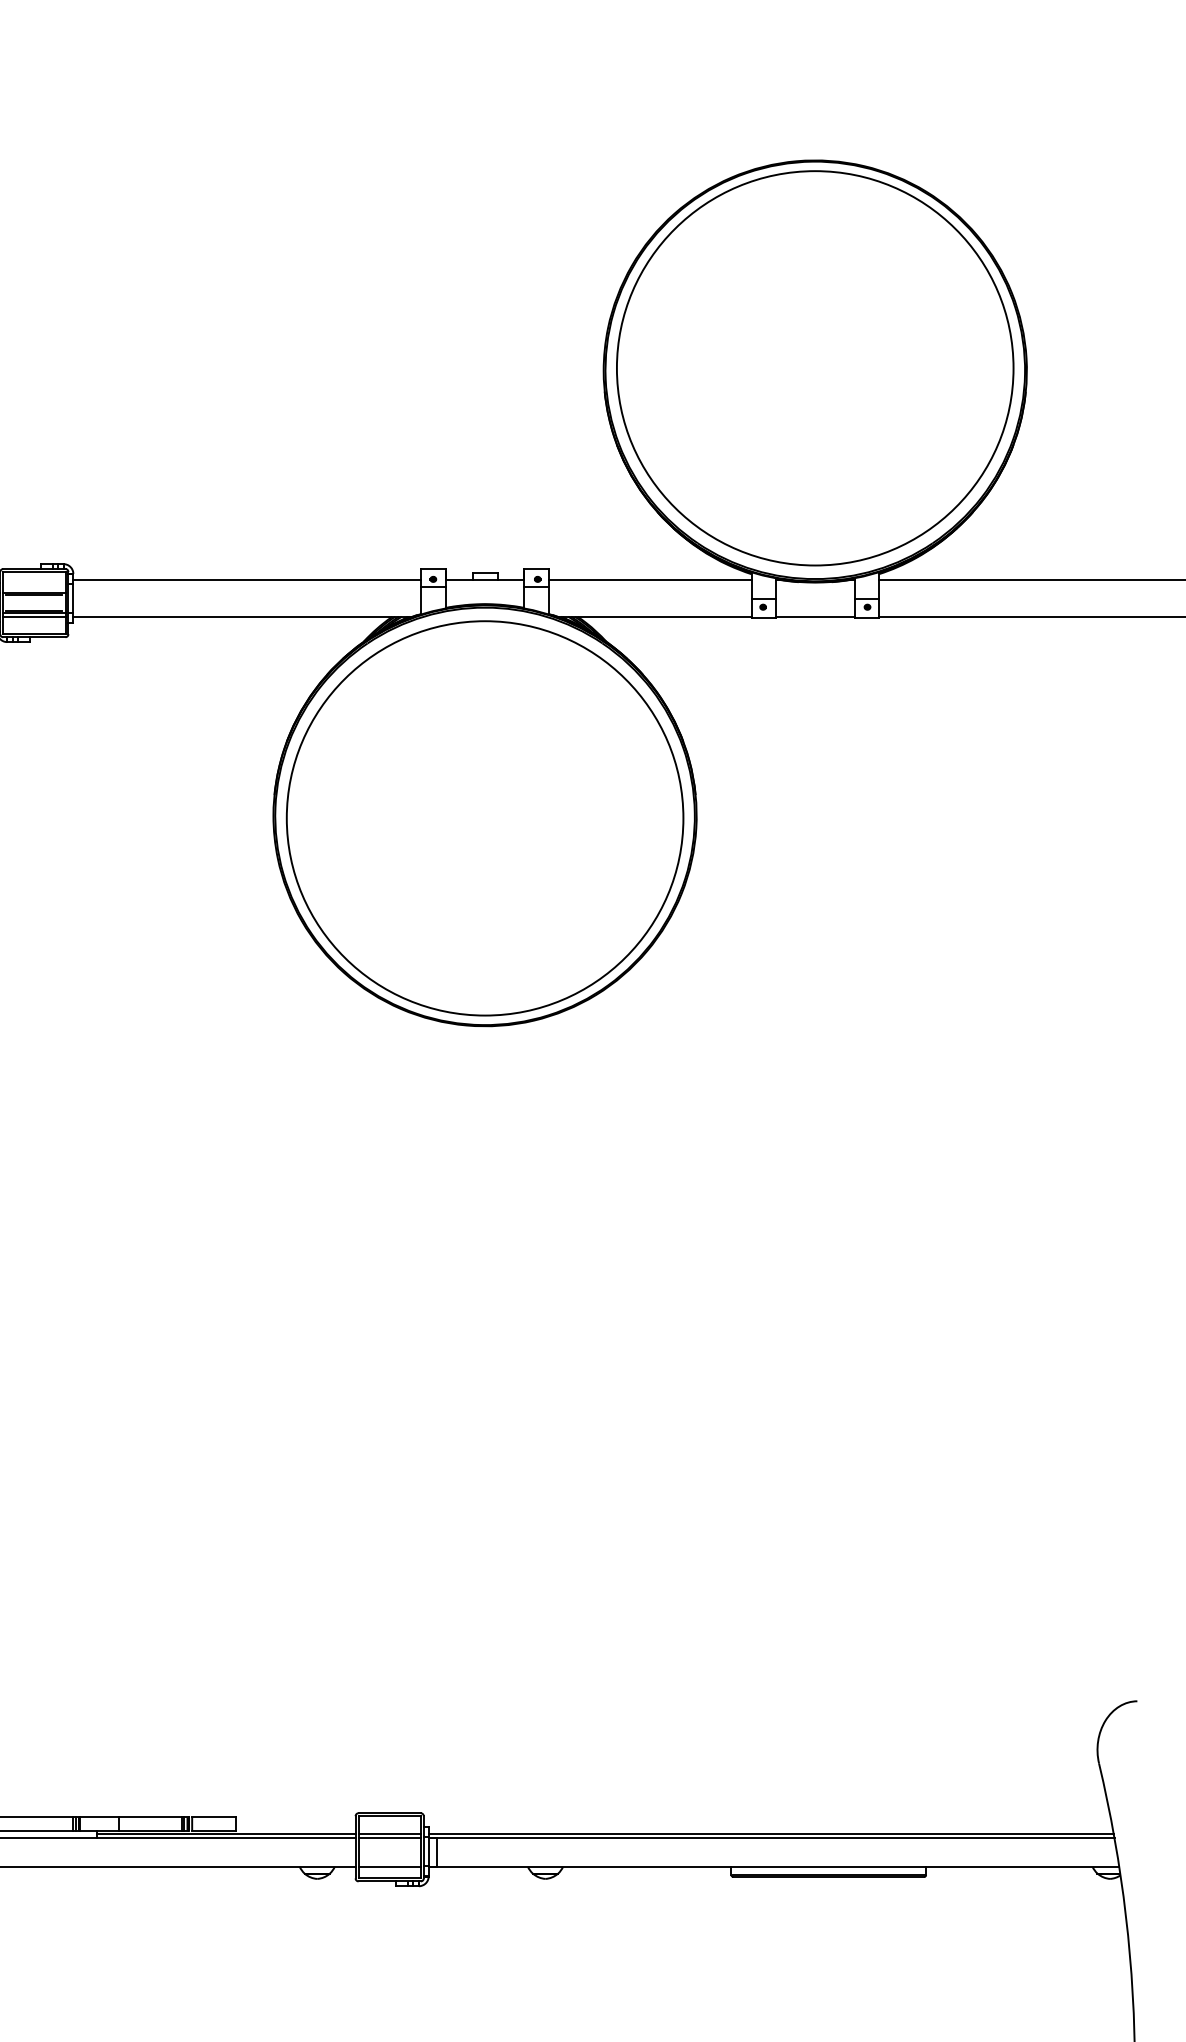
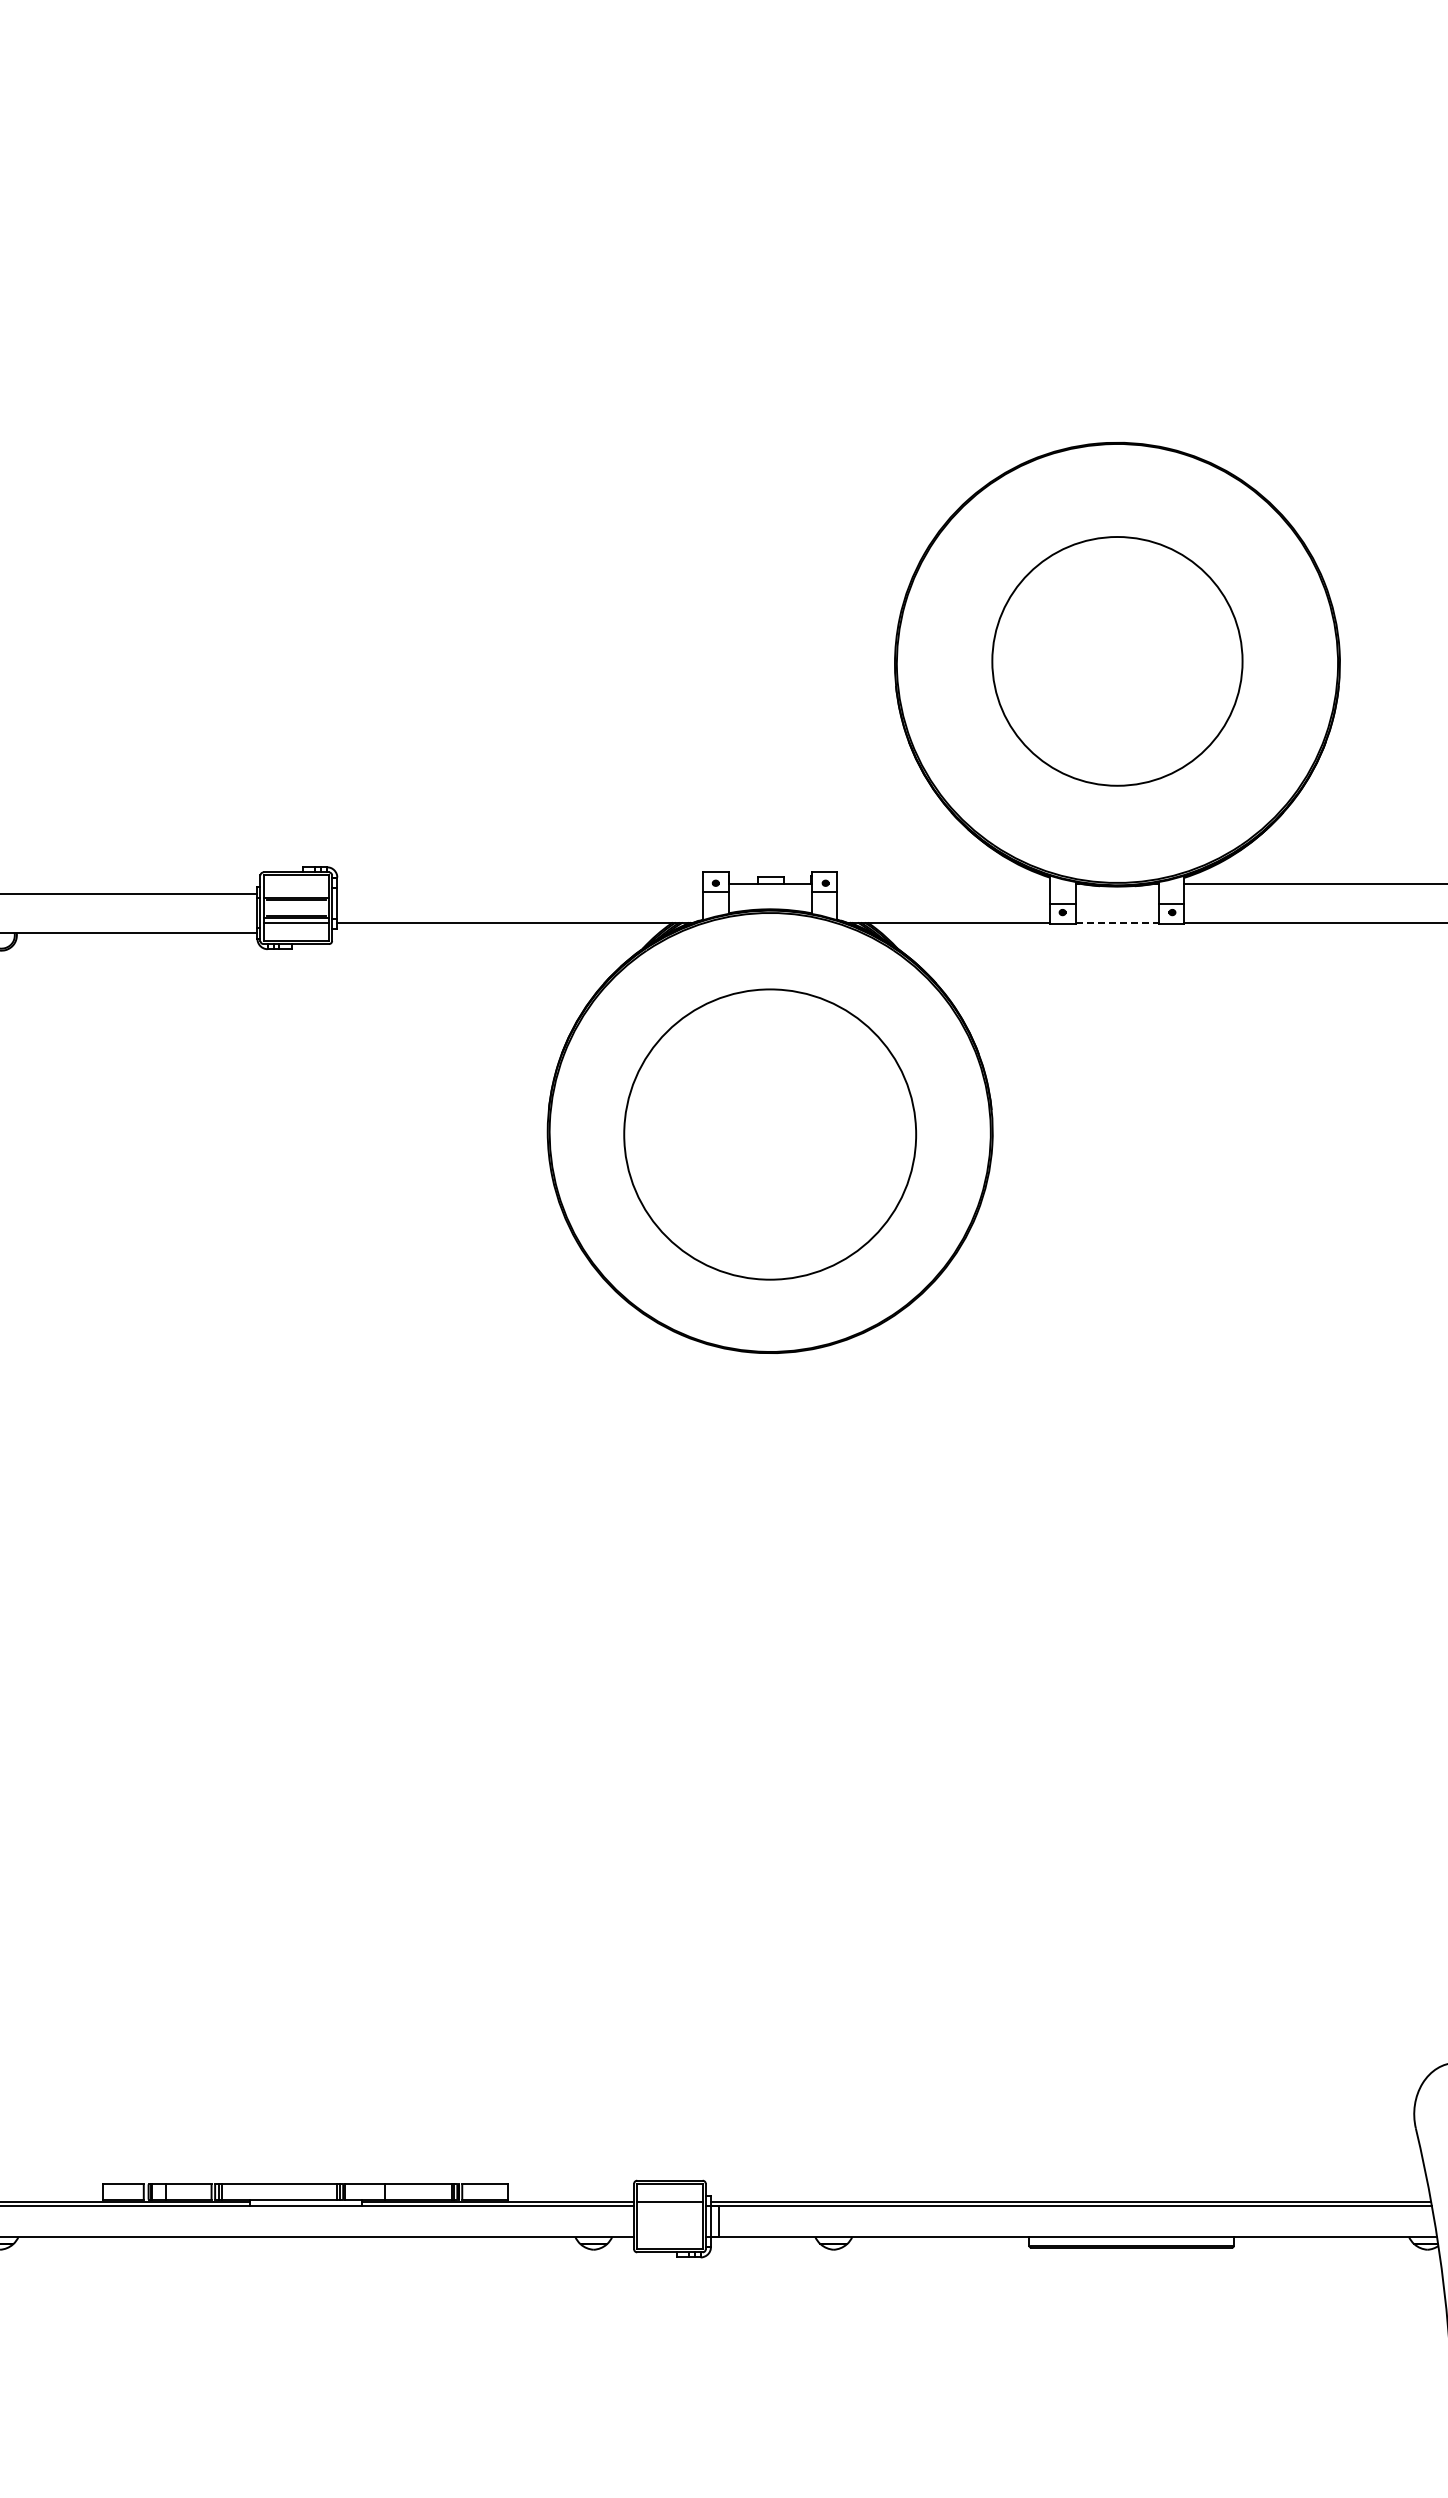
part: (815, 368) -> (1117, 661), size x0.6
line: (247, 579) -> (520, 883), removed
line: (649, 579) -> (943, 883), removed
line: (815, 616) -> (1117, 922), solid -> dashed
part: (484, 818) -> (769, 1134), size x0.7
line: (389, 1837) -> (669, 2206), removed
line: (389, 1867) -> (669, 2237), removed

